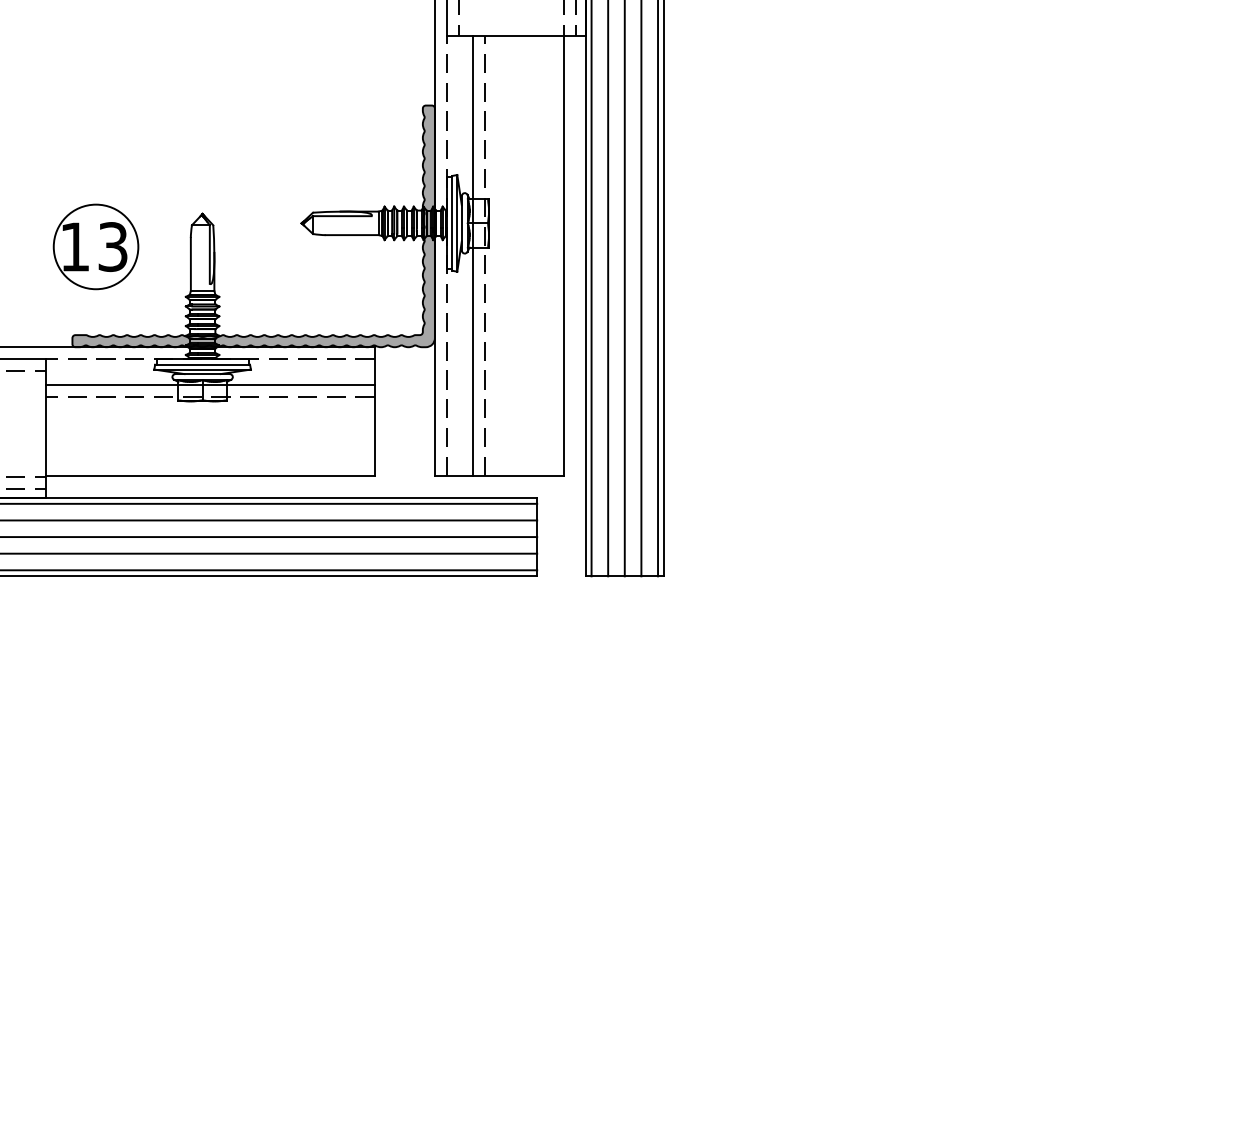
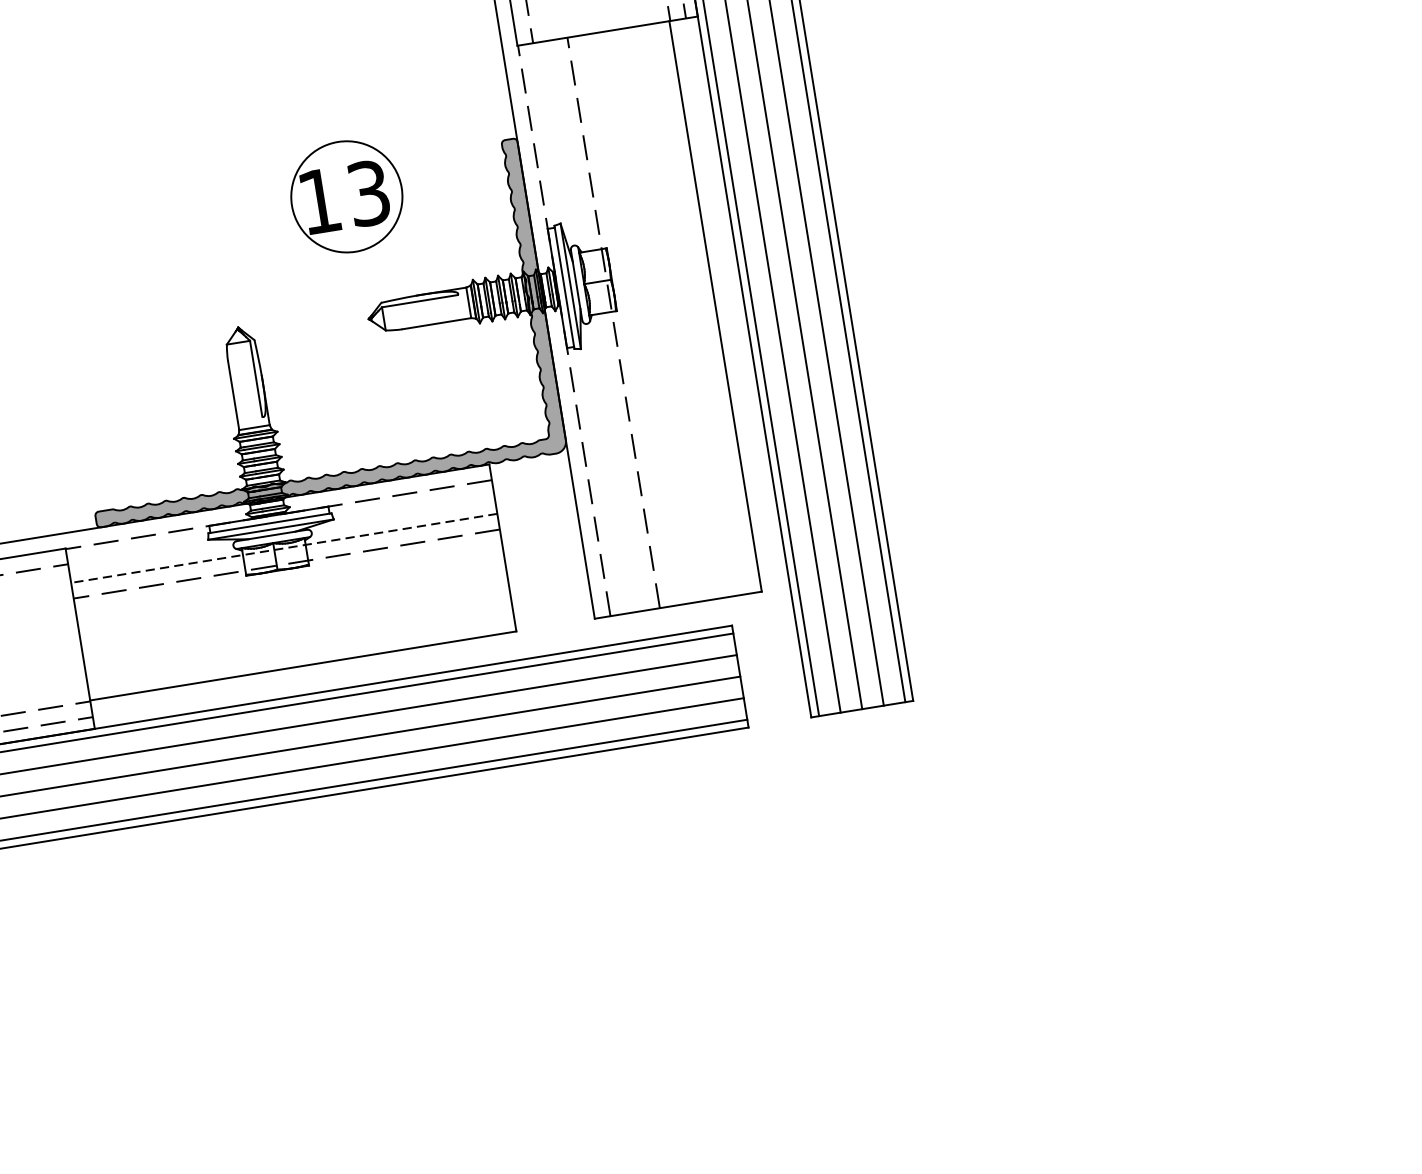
part: (95, 246) -> (346, 196), moved
line: (473, 255) -> (598, 324), removed
line: (209, 385) -> (283, 548), solid -> dashed

